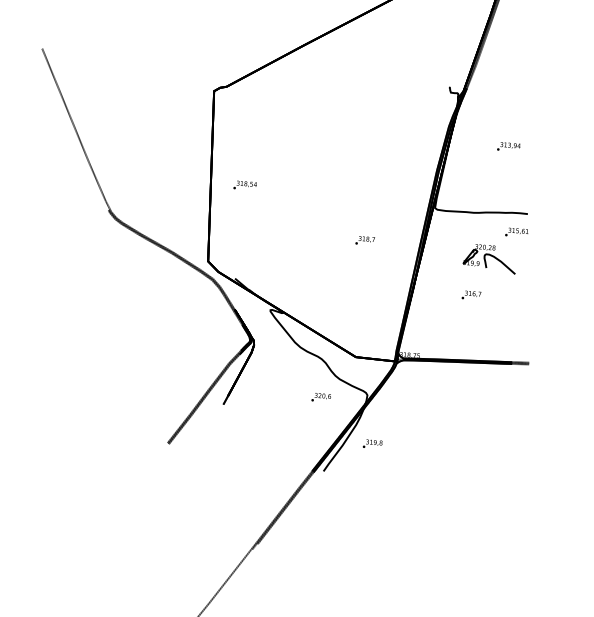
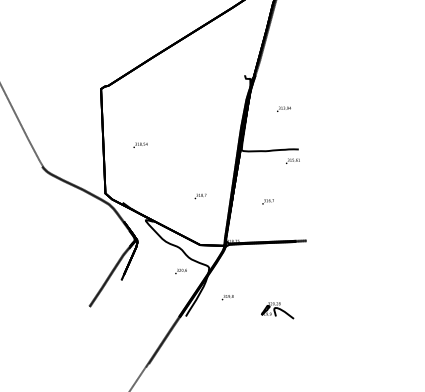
text: (245, 184) -> (140, 144), moved
text: (365, 240) -> (200, 196), moved
part: (489, 258) -> (277, 310), moved
text: (372, 444) -> (227, 297), moved

